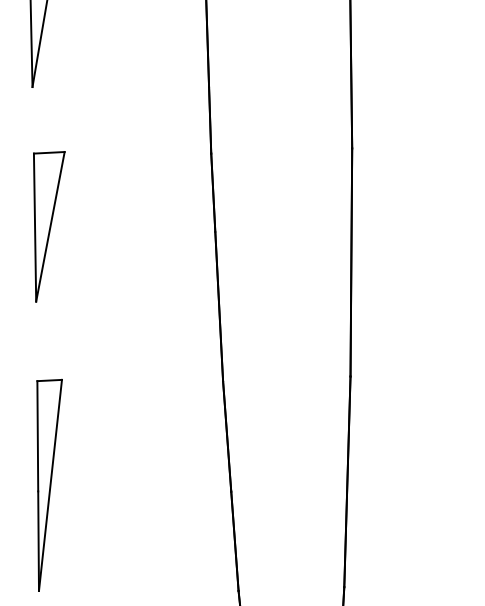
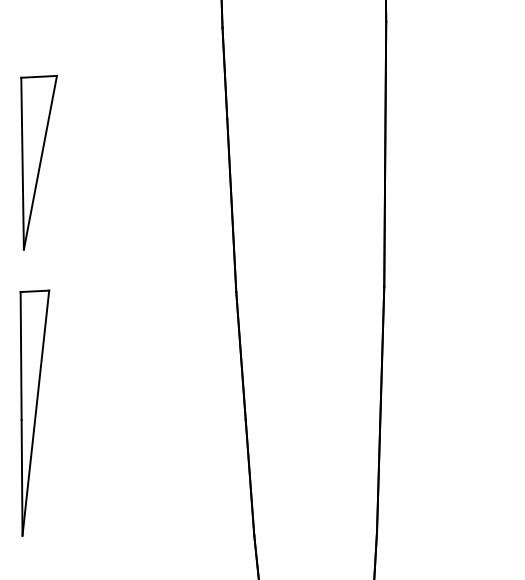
part: (49, 226) -> (39, 162), moved

